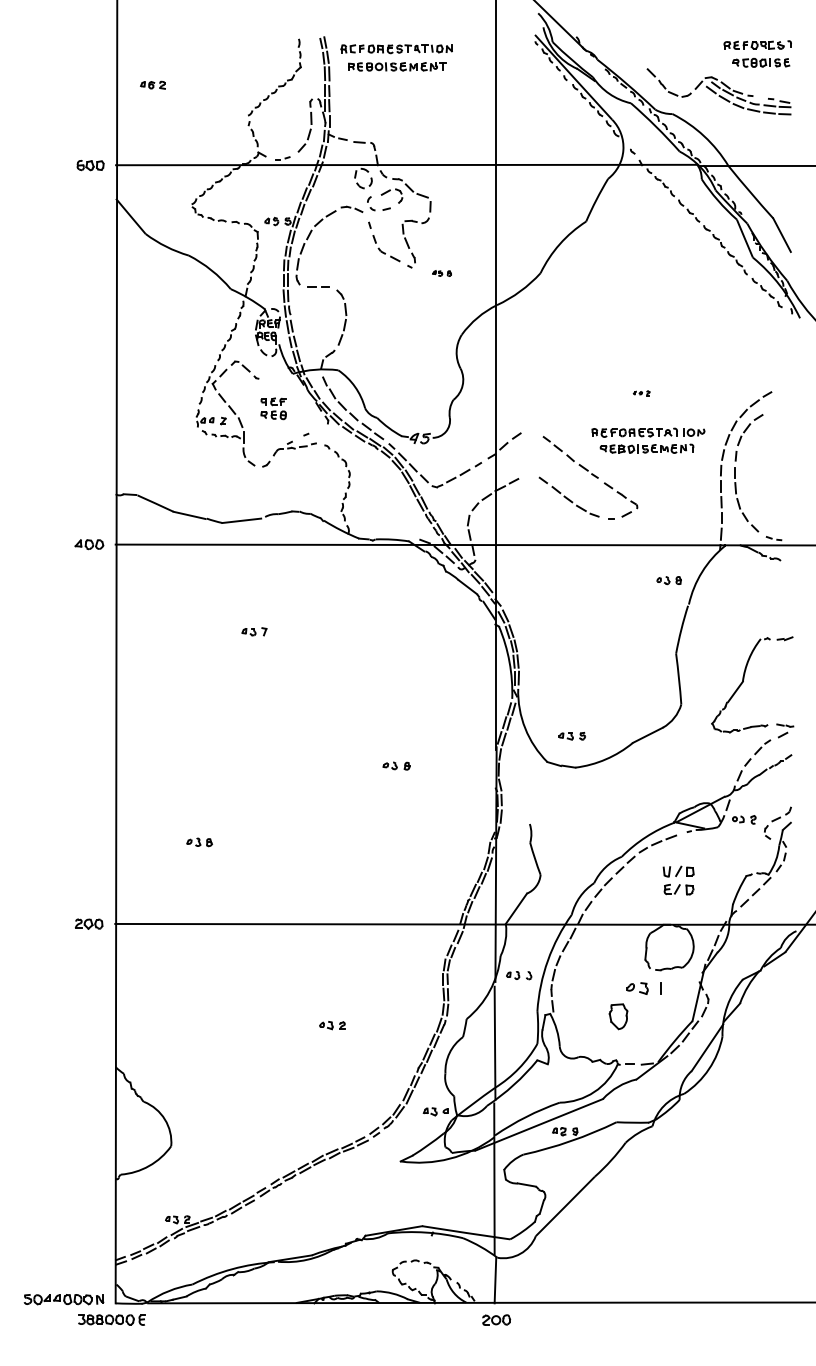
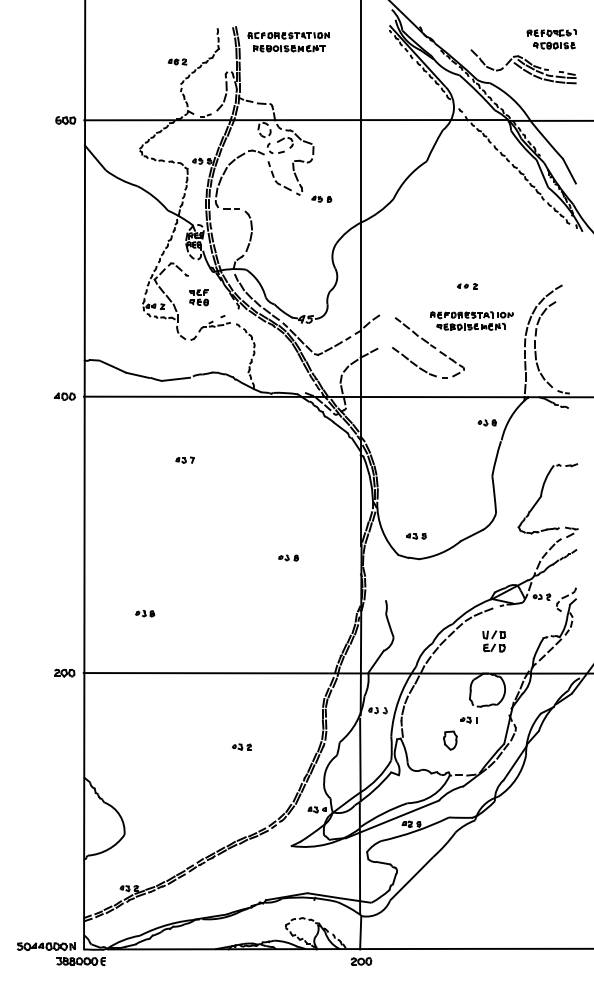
part: (152, 84) -> (177, 61), moved
part: (441, 273) -> (321, 199), size x1.43
part: (641, 393) -> (467, 286), size x1.67
part: (644, 988) -> (469, 720), size x0.62

